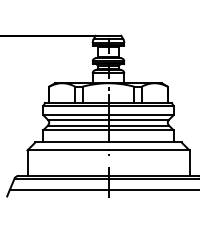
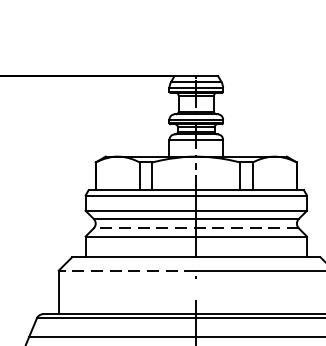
line: (108, 125) -> (196, 228), solid -> dashed
line: (67, 150) -> (126, 270), solid -> dashed

